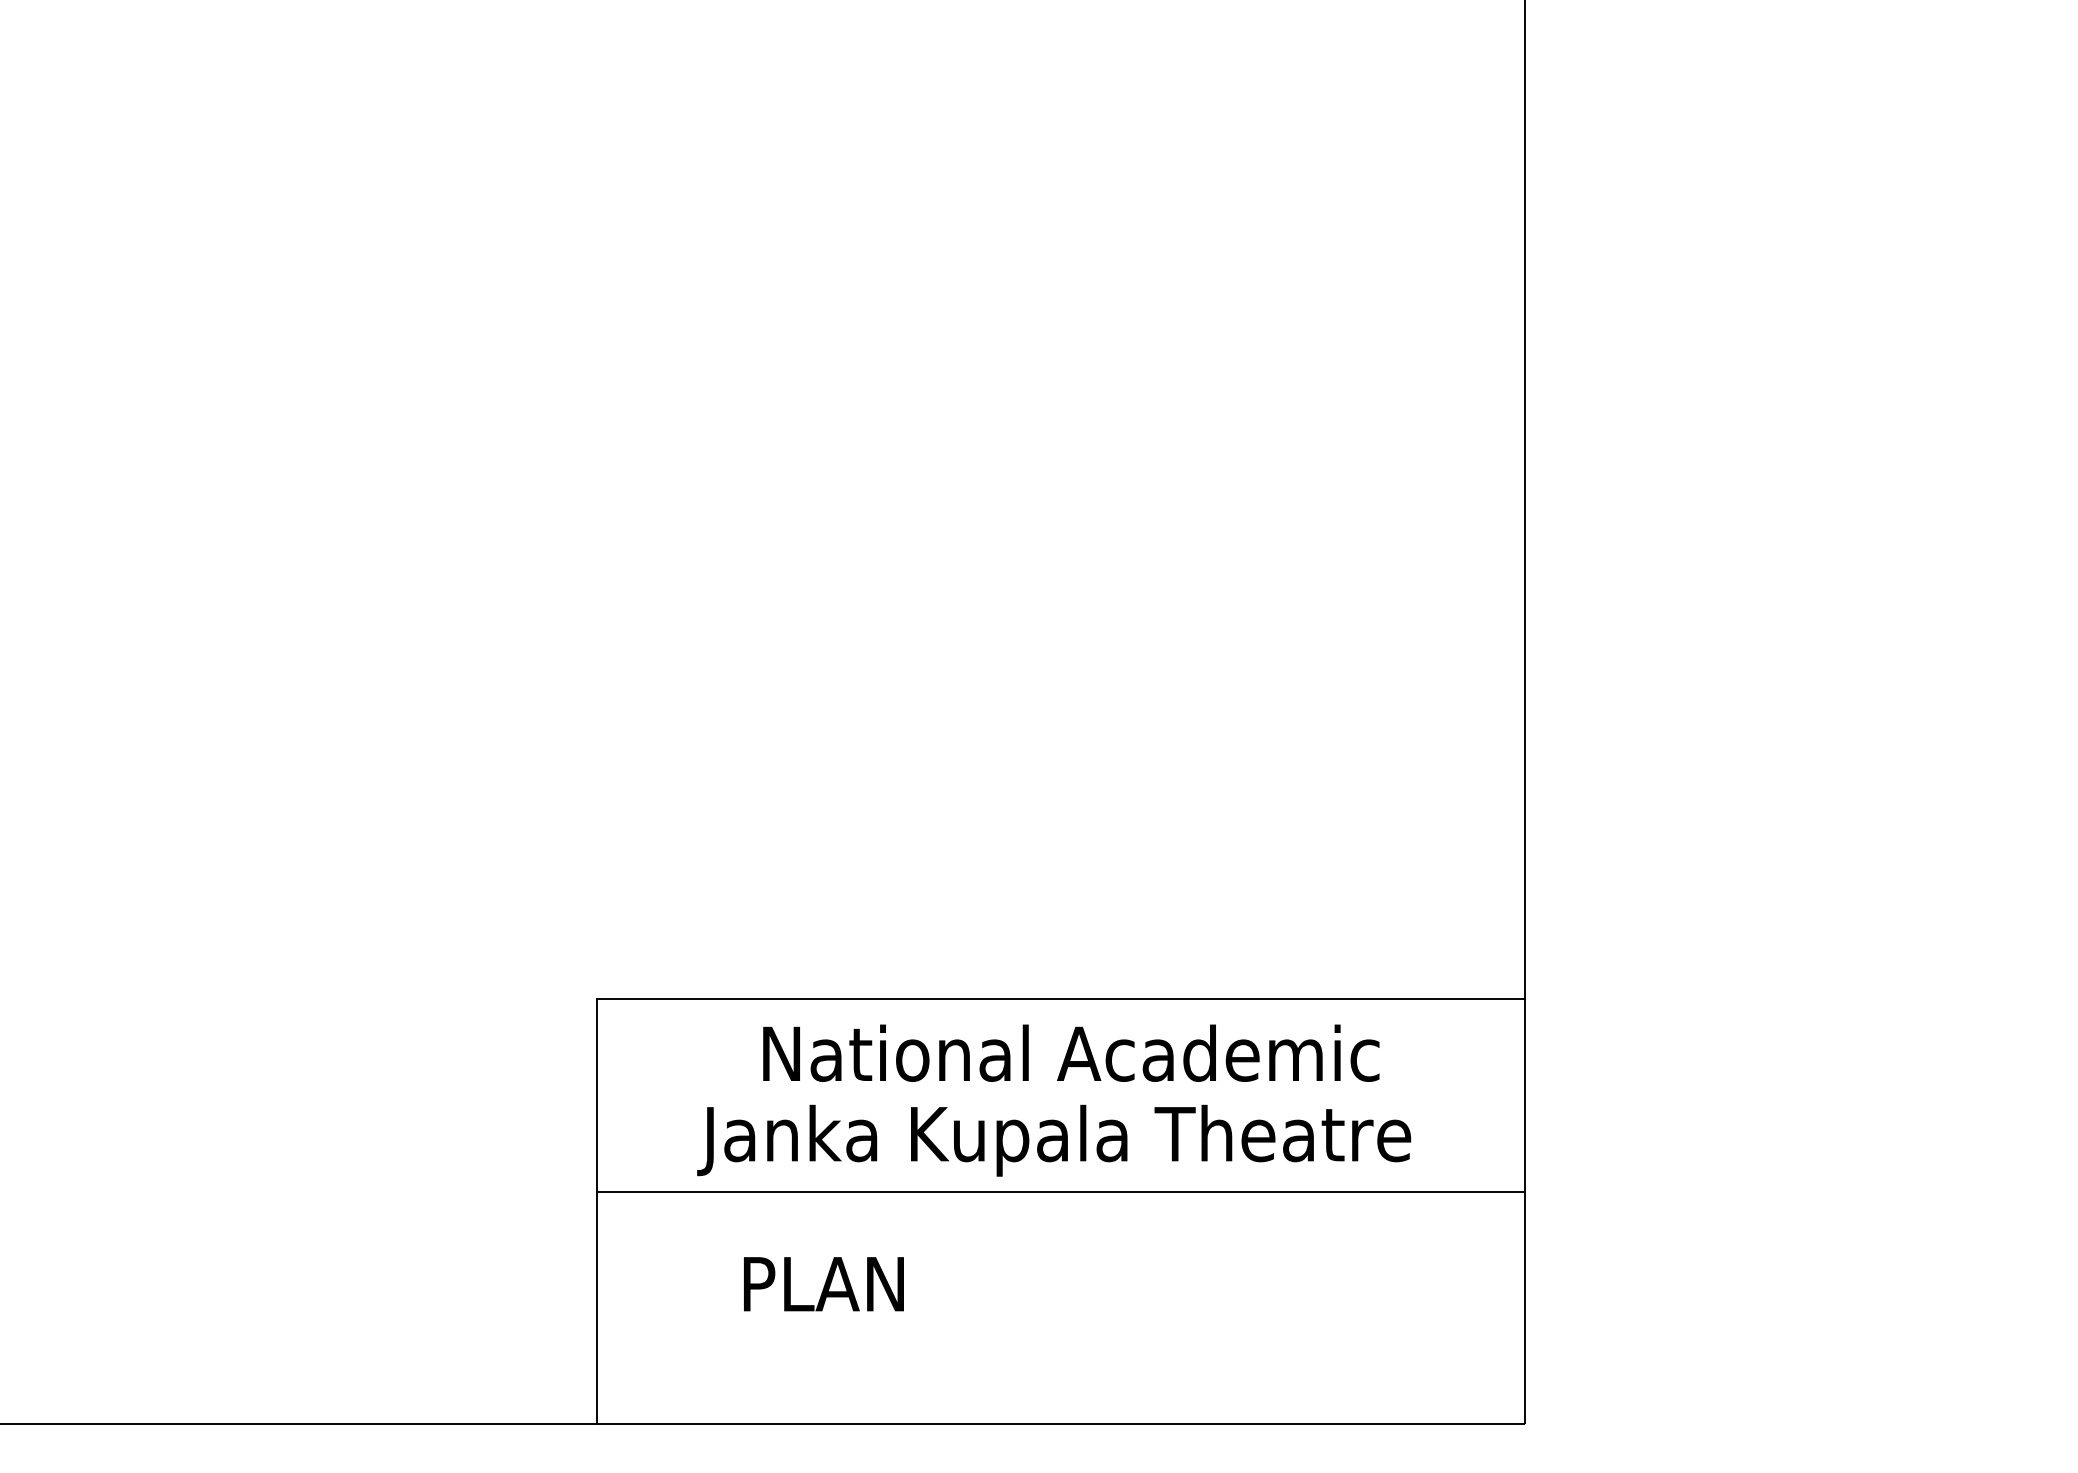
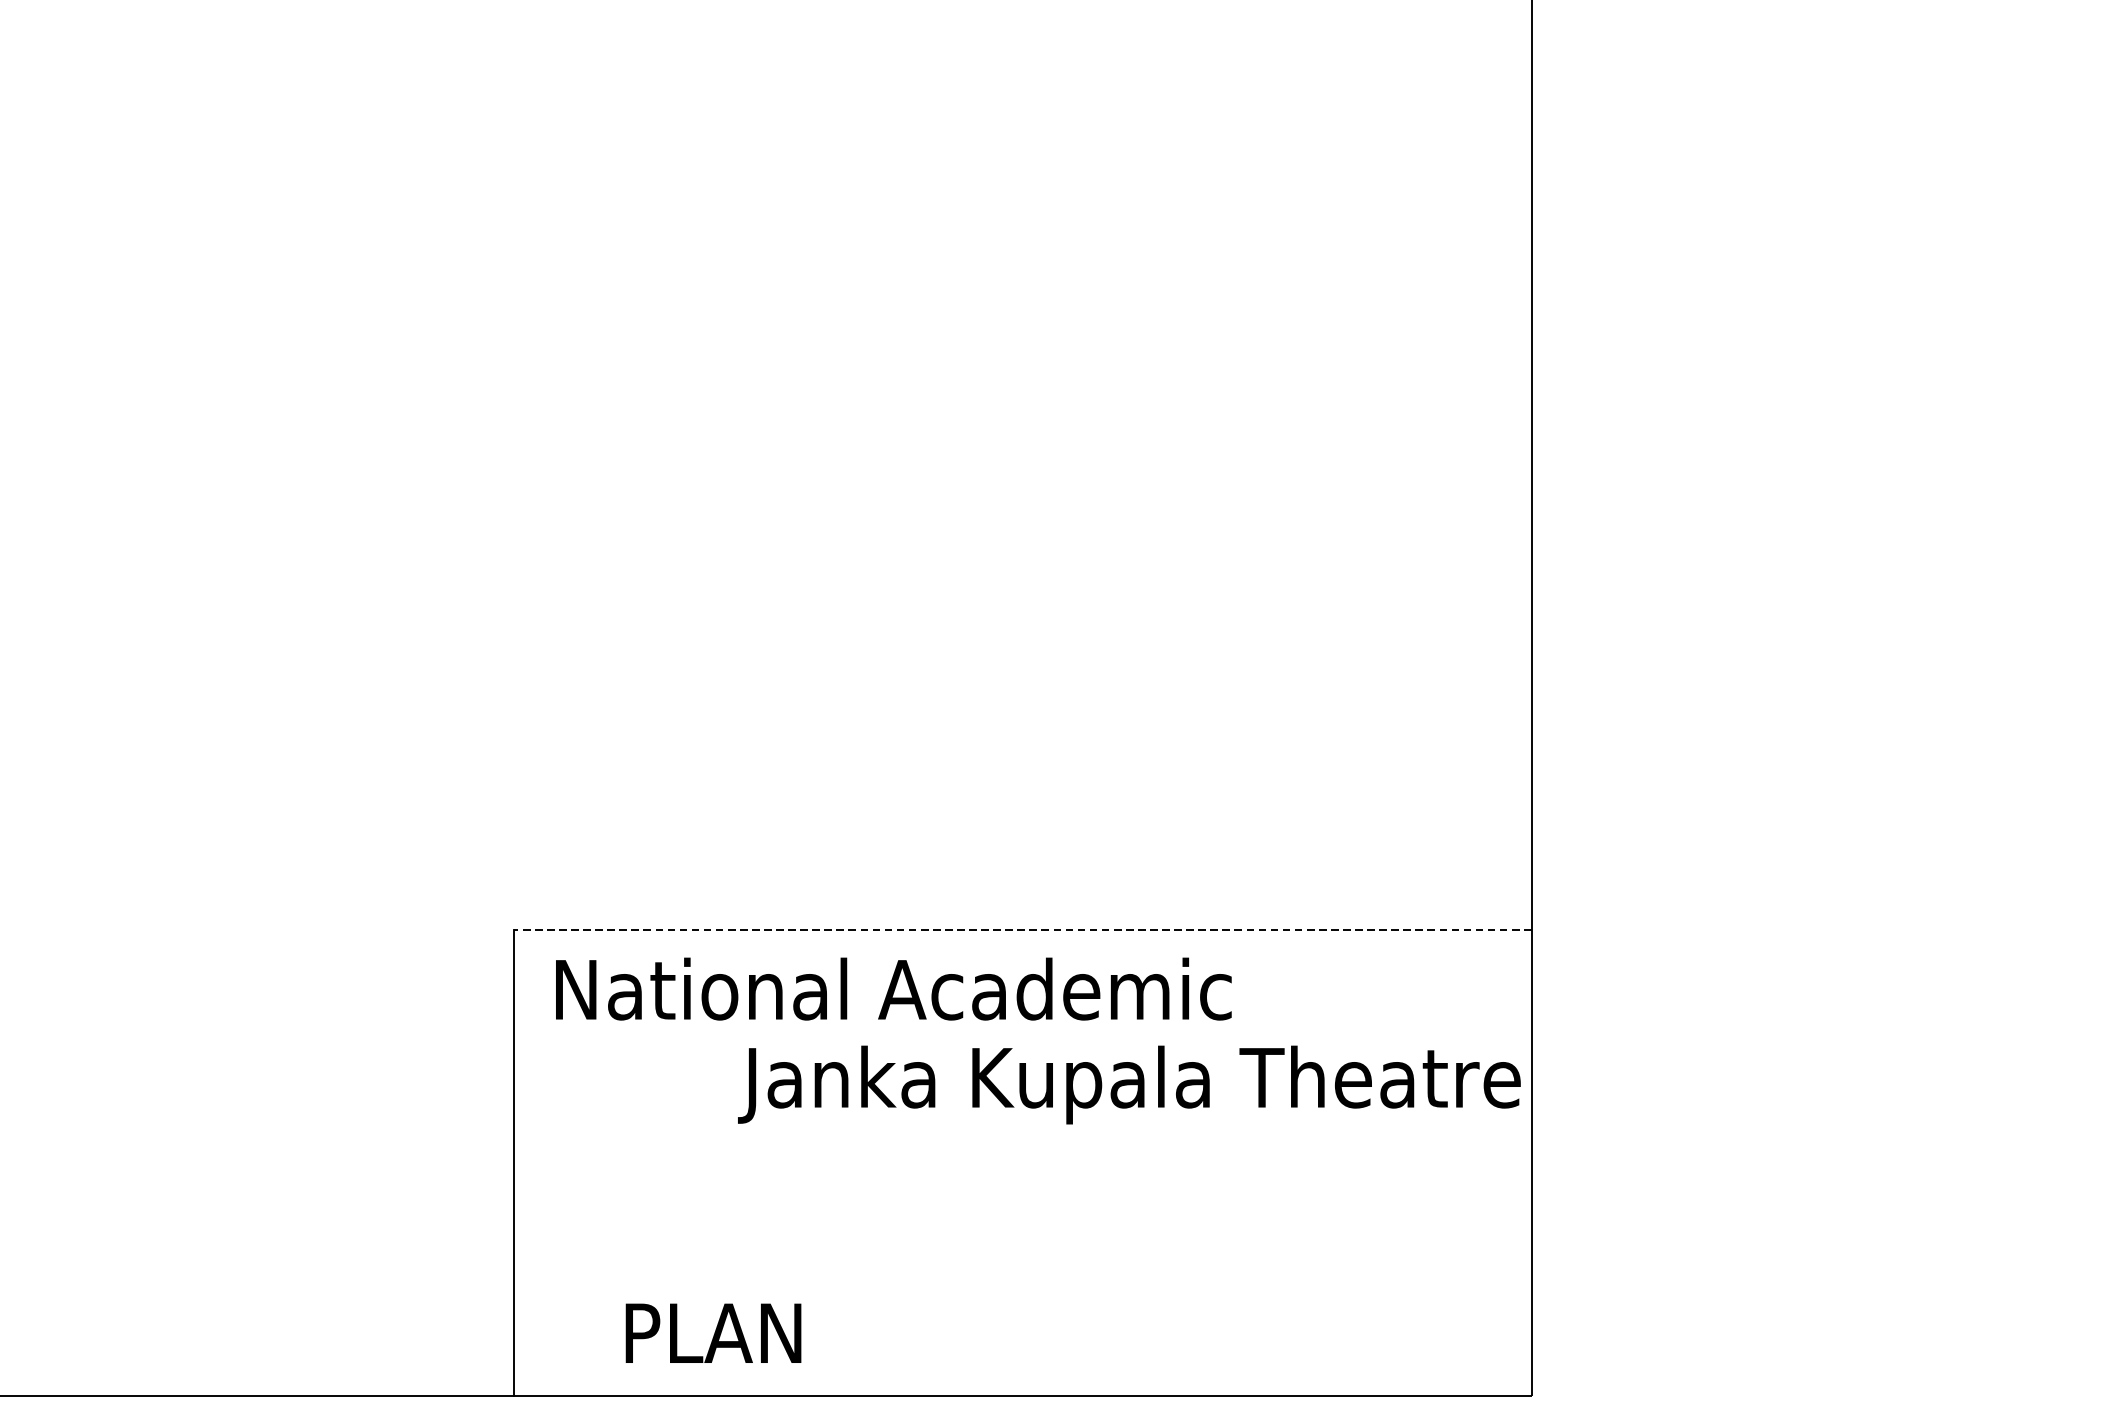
line: (1060, 999) -> (1022, 930), solid -> dashed
text: (1071, 1052) -> (894, 988), moved
text: (1054, 1140) -> (1129, 1084), moved
line: (1060, 1192) -> (1022, 1141), removed
text: (823, 1284) -> (713, 1333), moved

